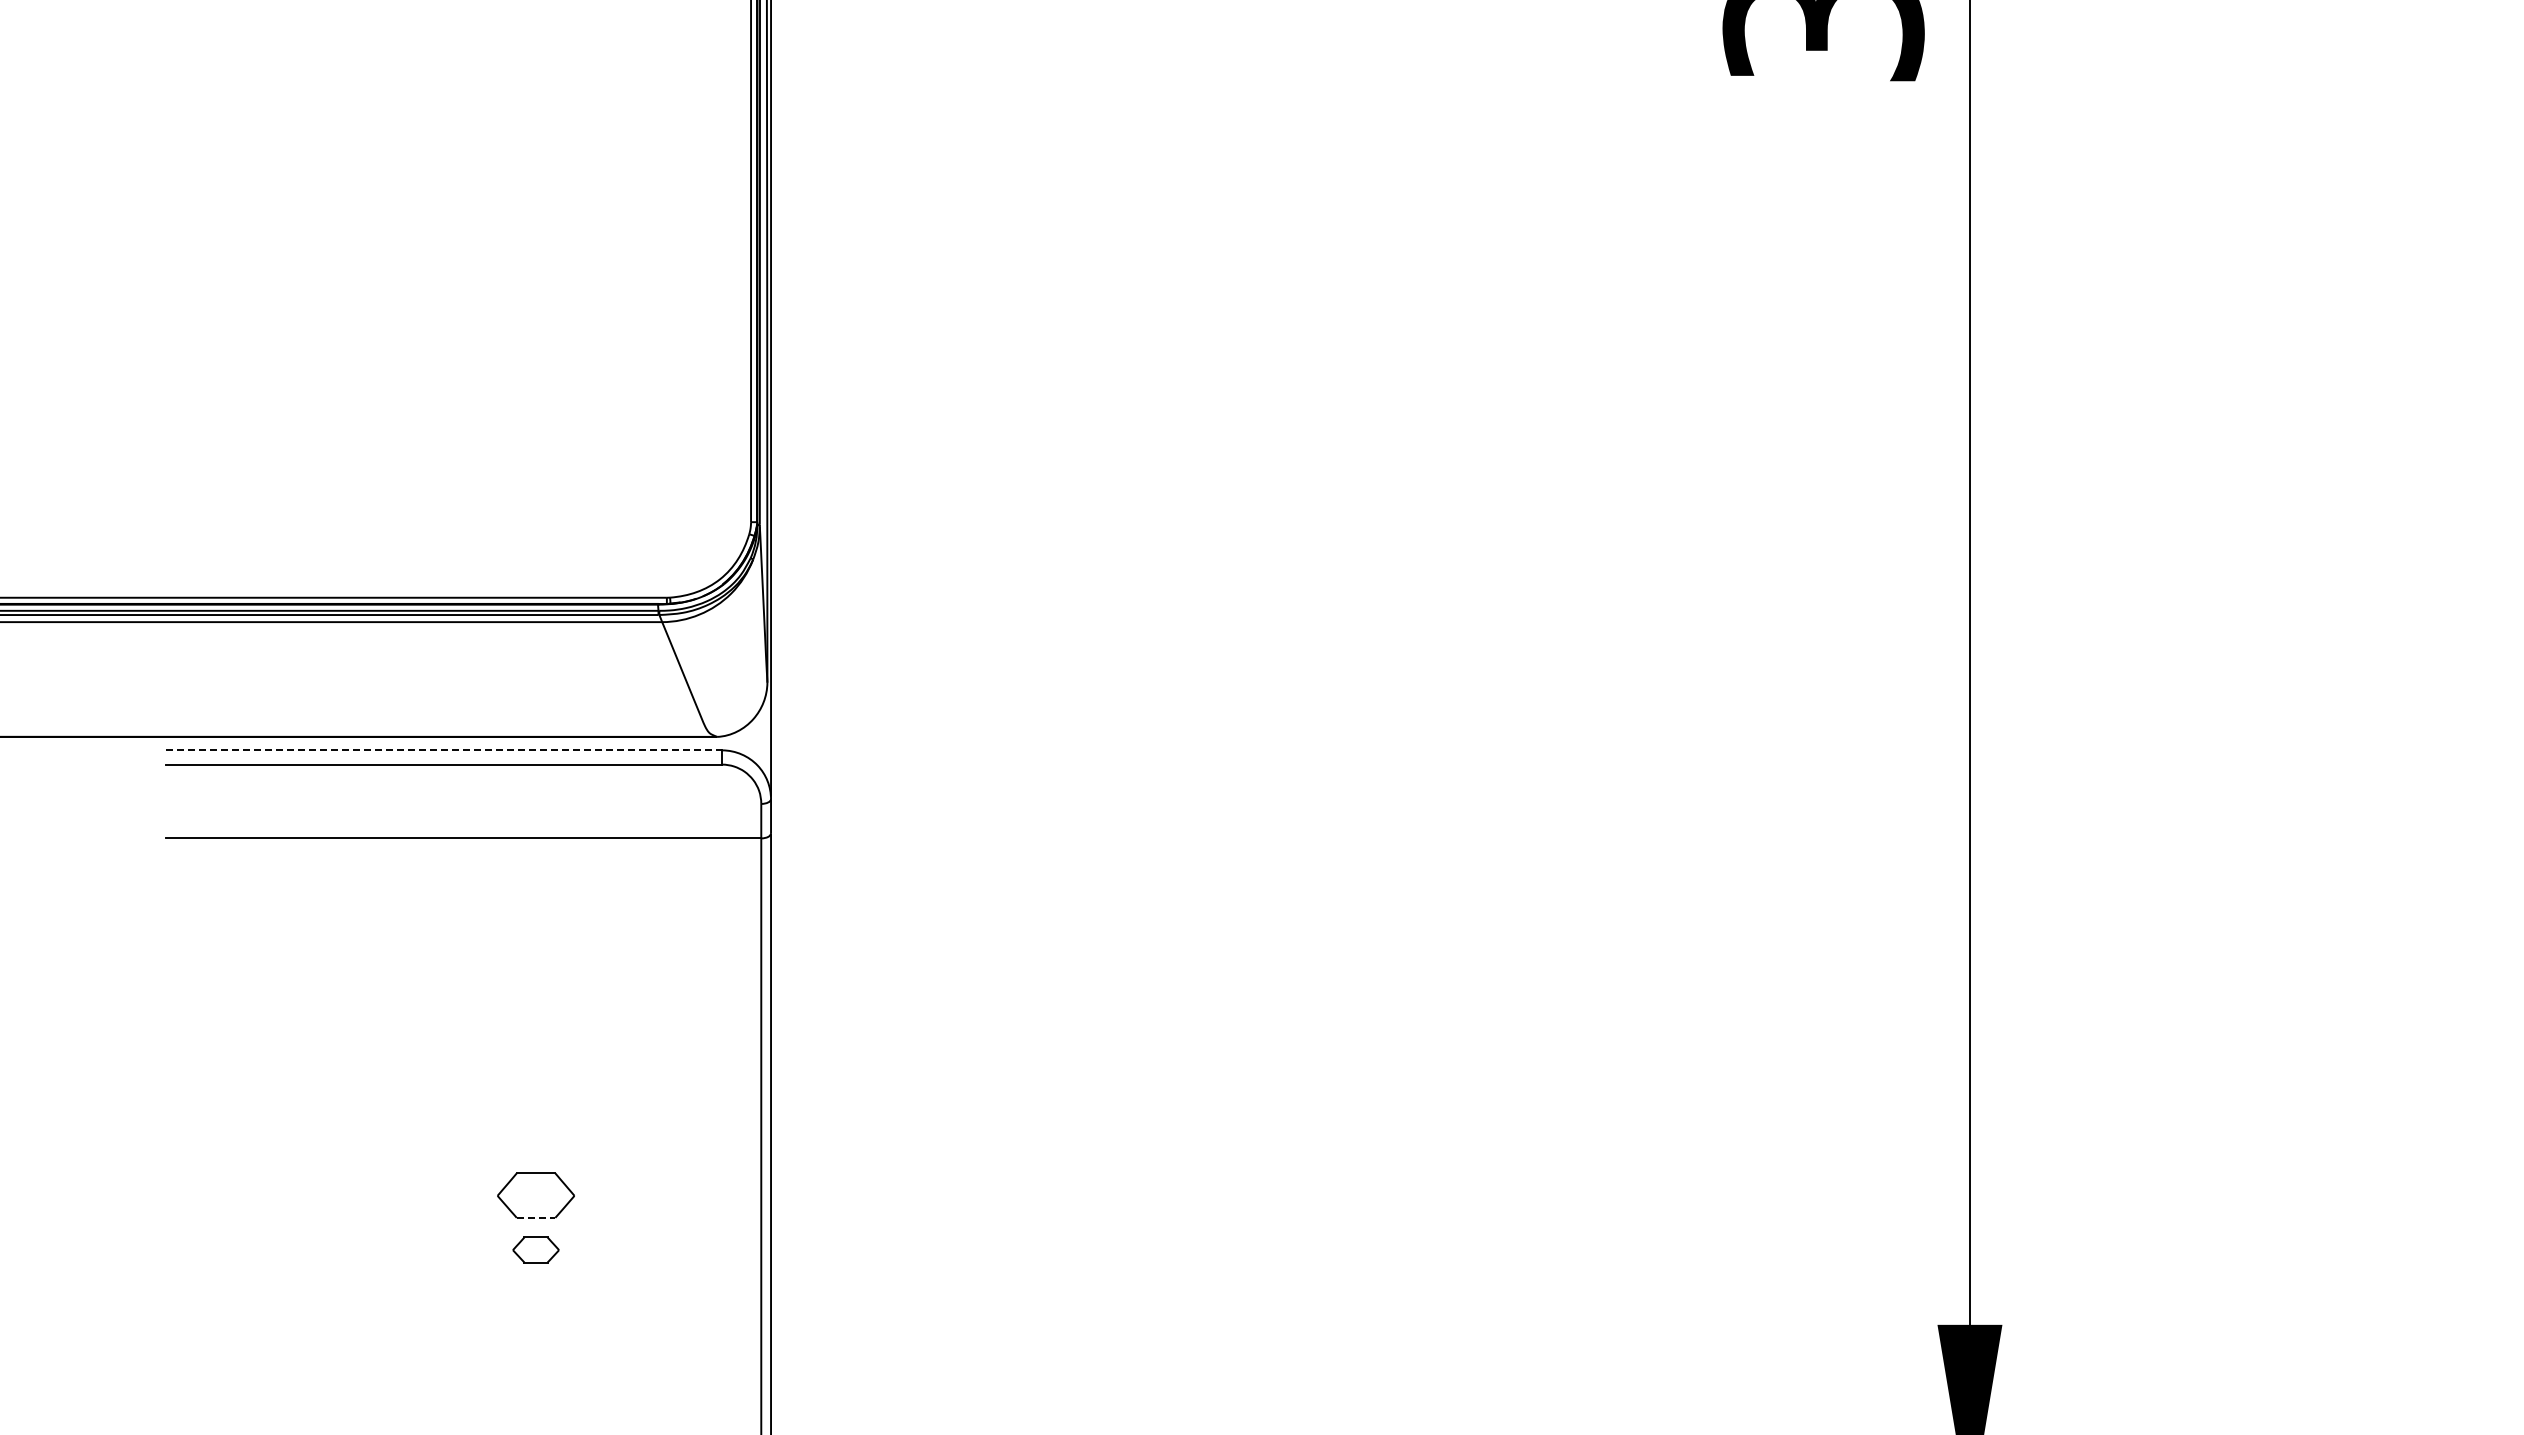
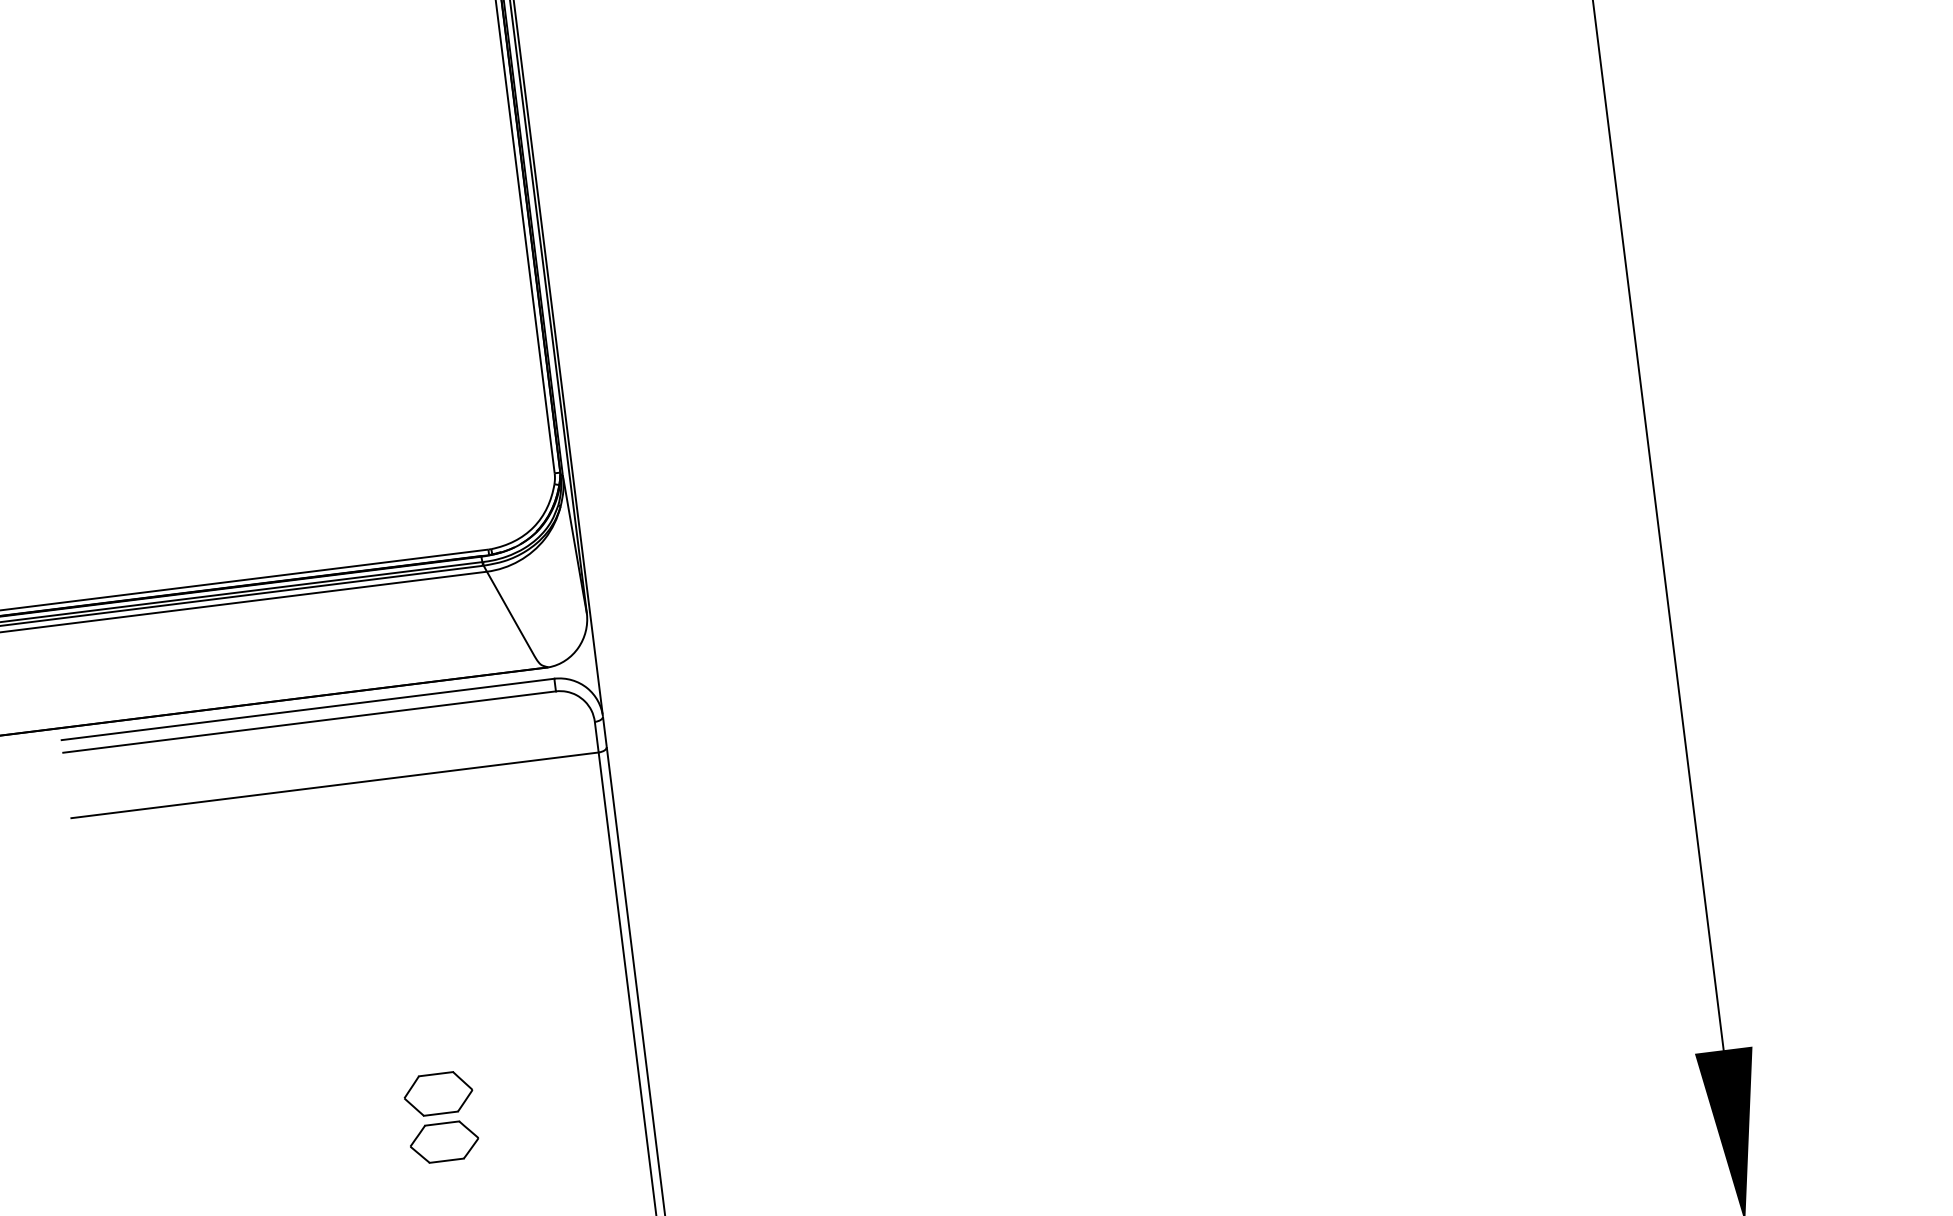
line: (444, 750) -> (308, 709), dashed -> solid
line: (536, 1217) -> (441, 1113), dashed -> solid
part: (535, 1249) -> (443, 1141), size x1.67

